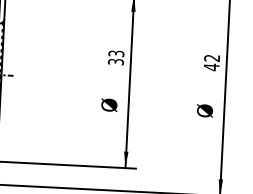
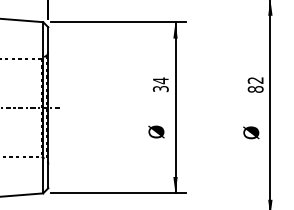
text: (116, 53) -> (160, 80), 33 -> 34
text: (211, 67) -> (255, 89), 42 -> 82

